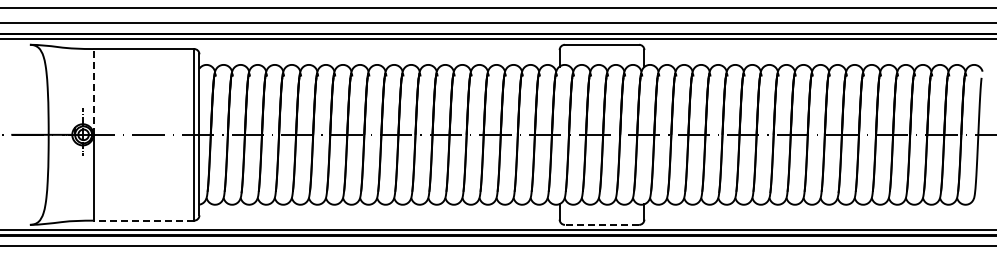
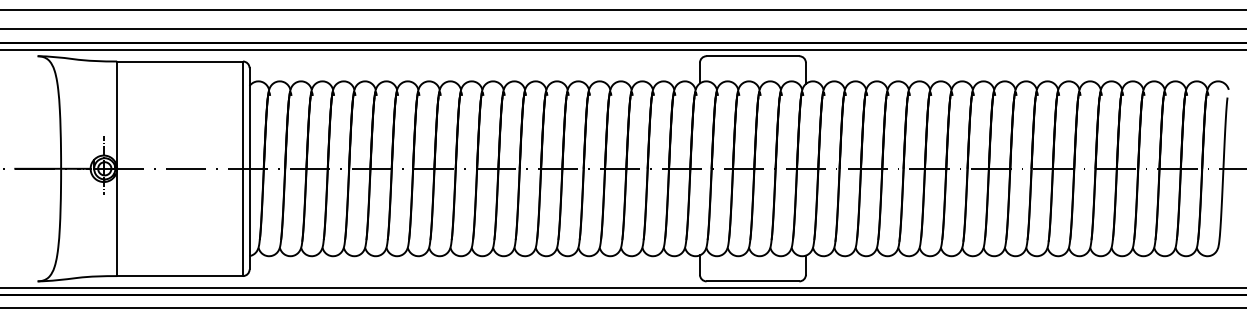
line: (93, 91) -> (117, 114), dashed -> solid
line: (143, 220) -> (179, 275), dashed -> solid
line: (601, 224) -> (752, 280), dashed -> solid

